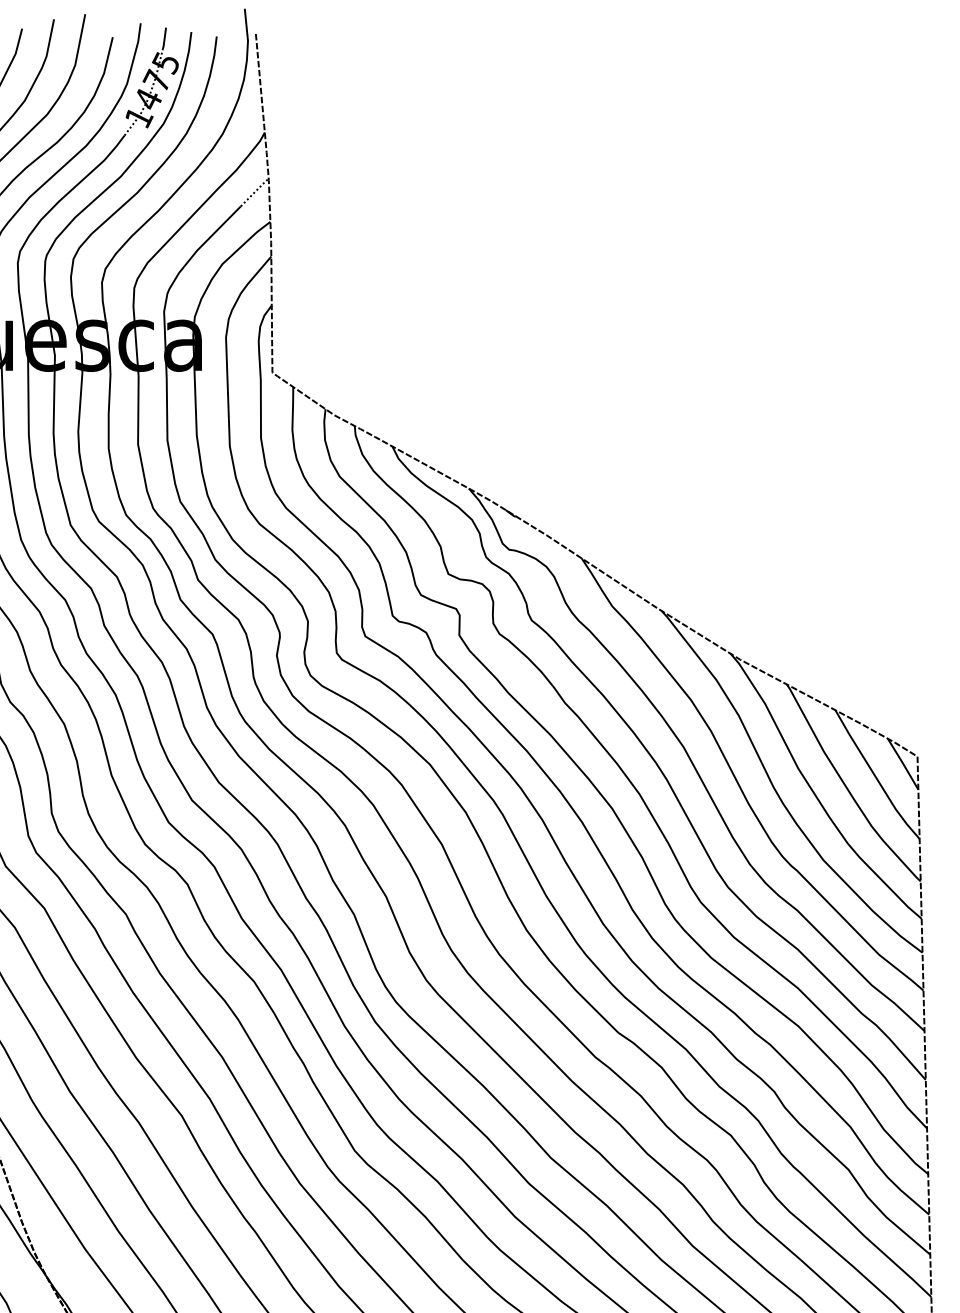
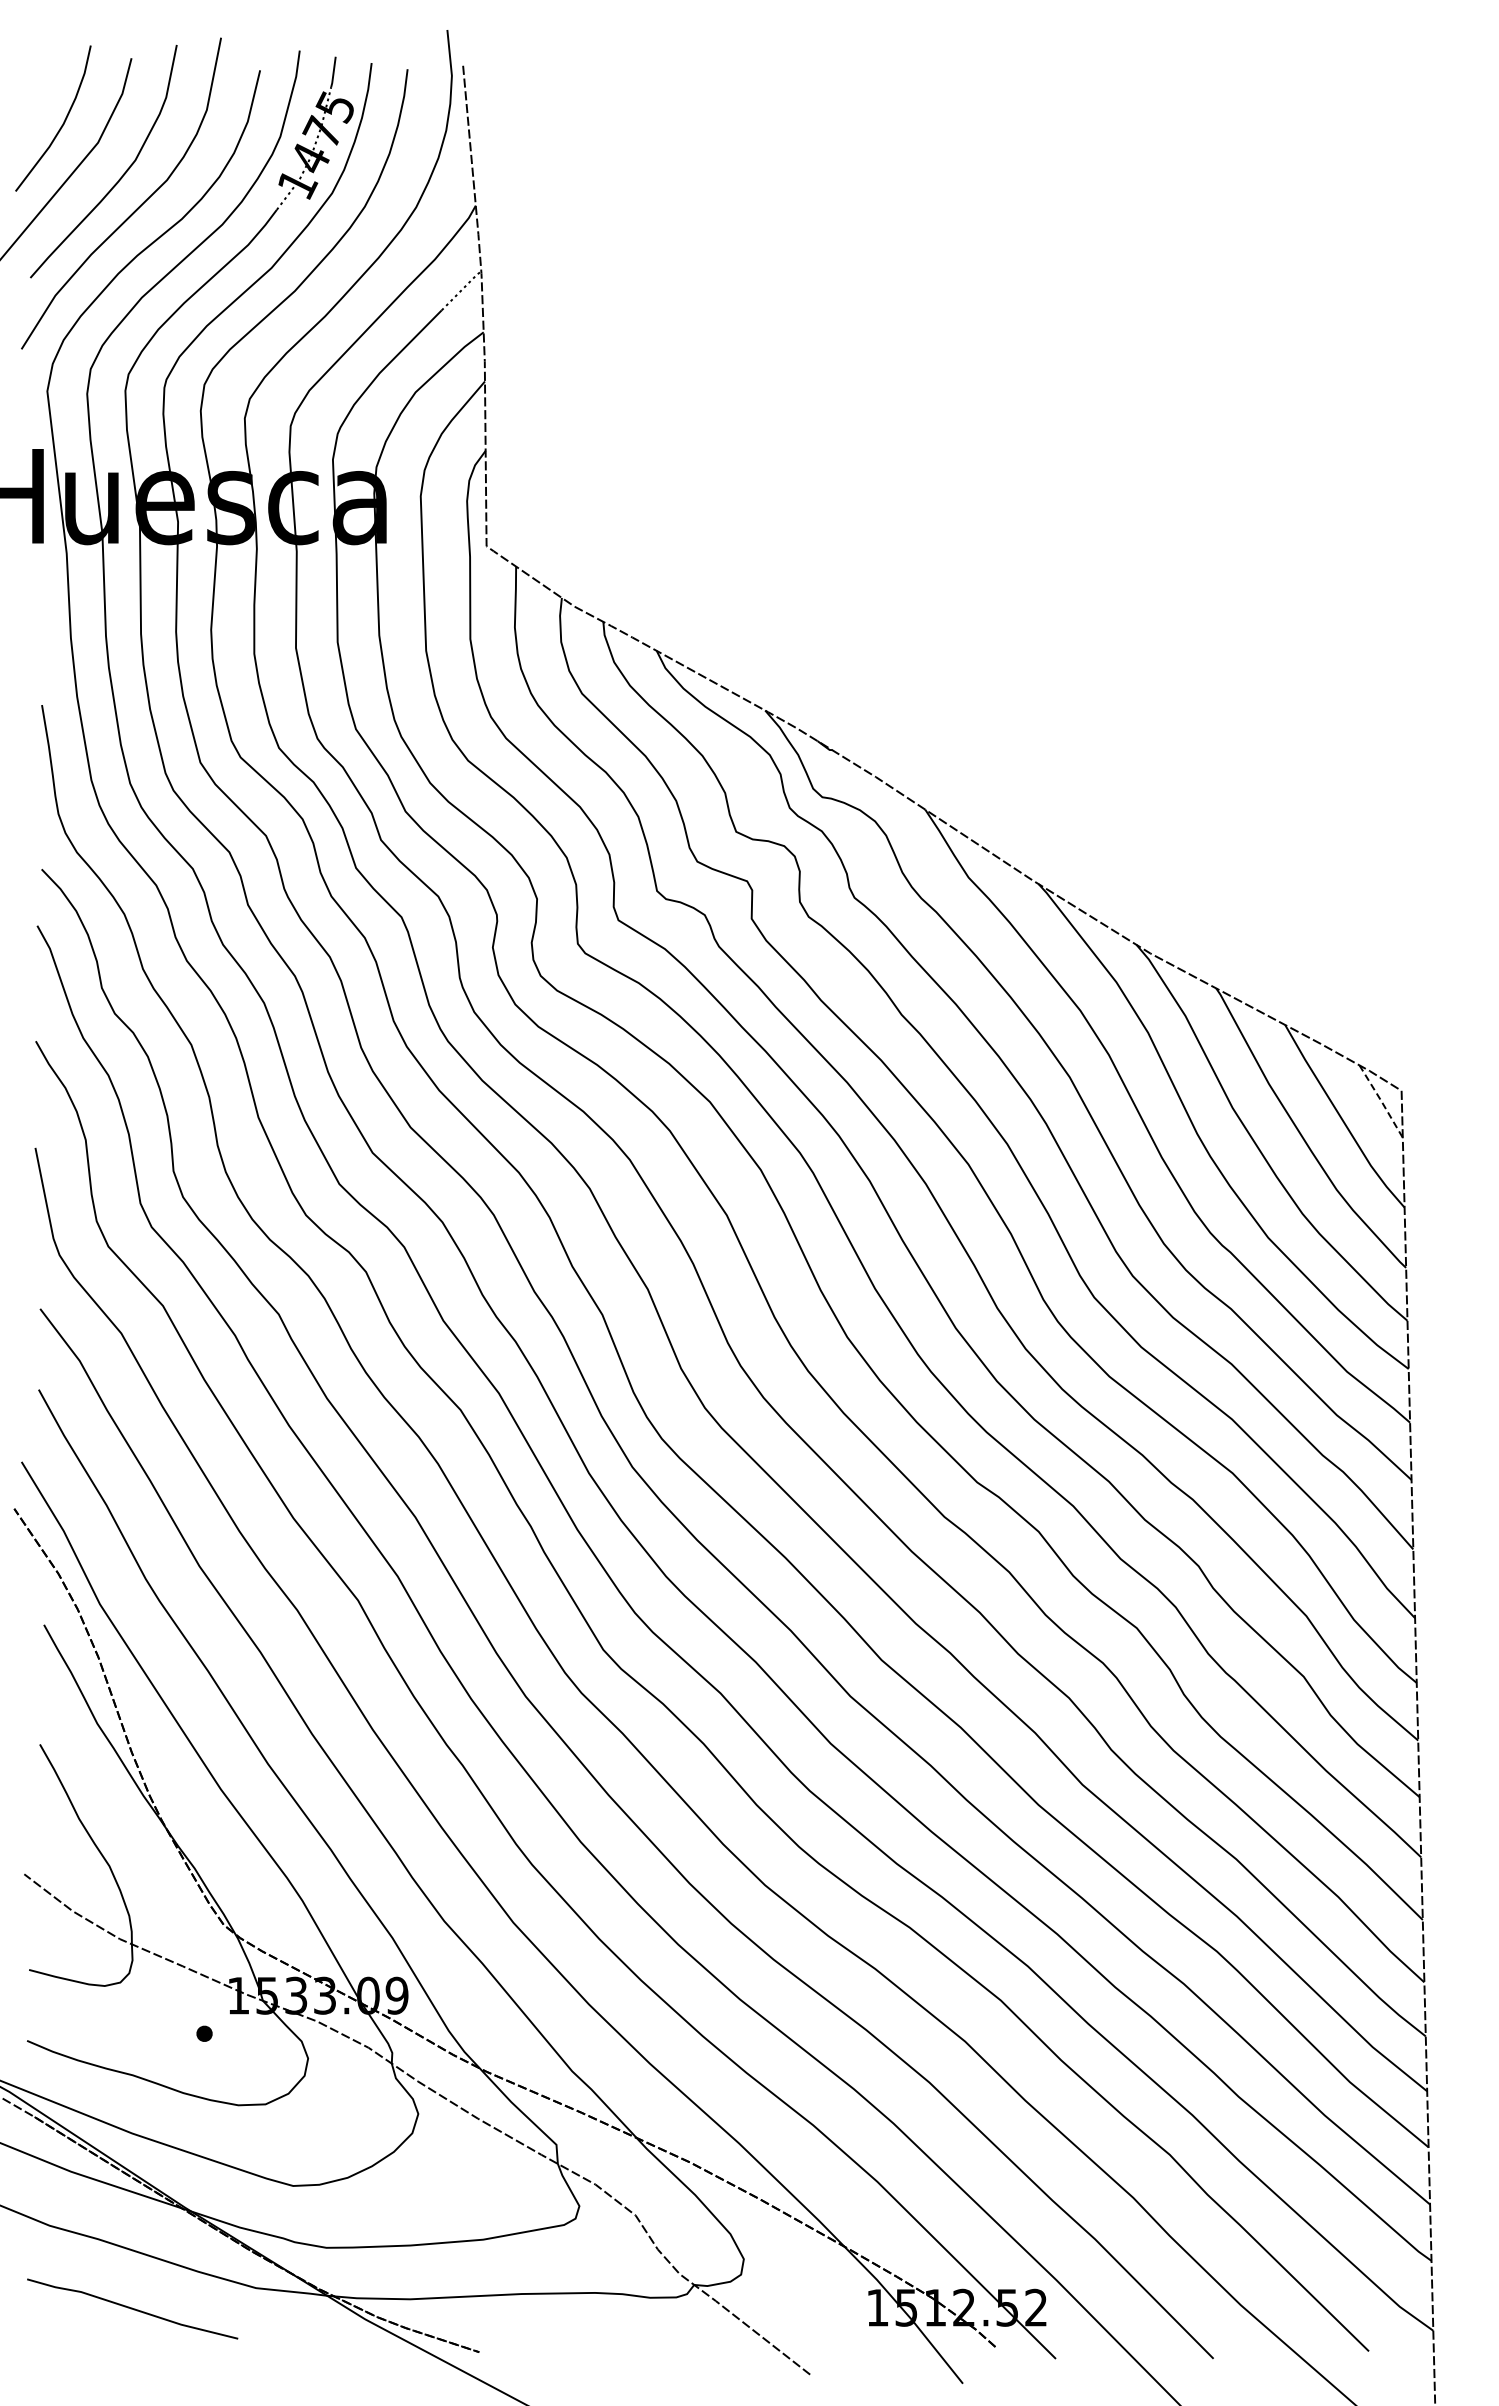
line: (903, 763) -> (1381, 1100), solid -> dashed

